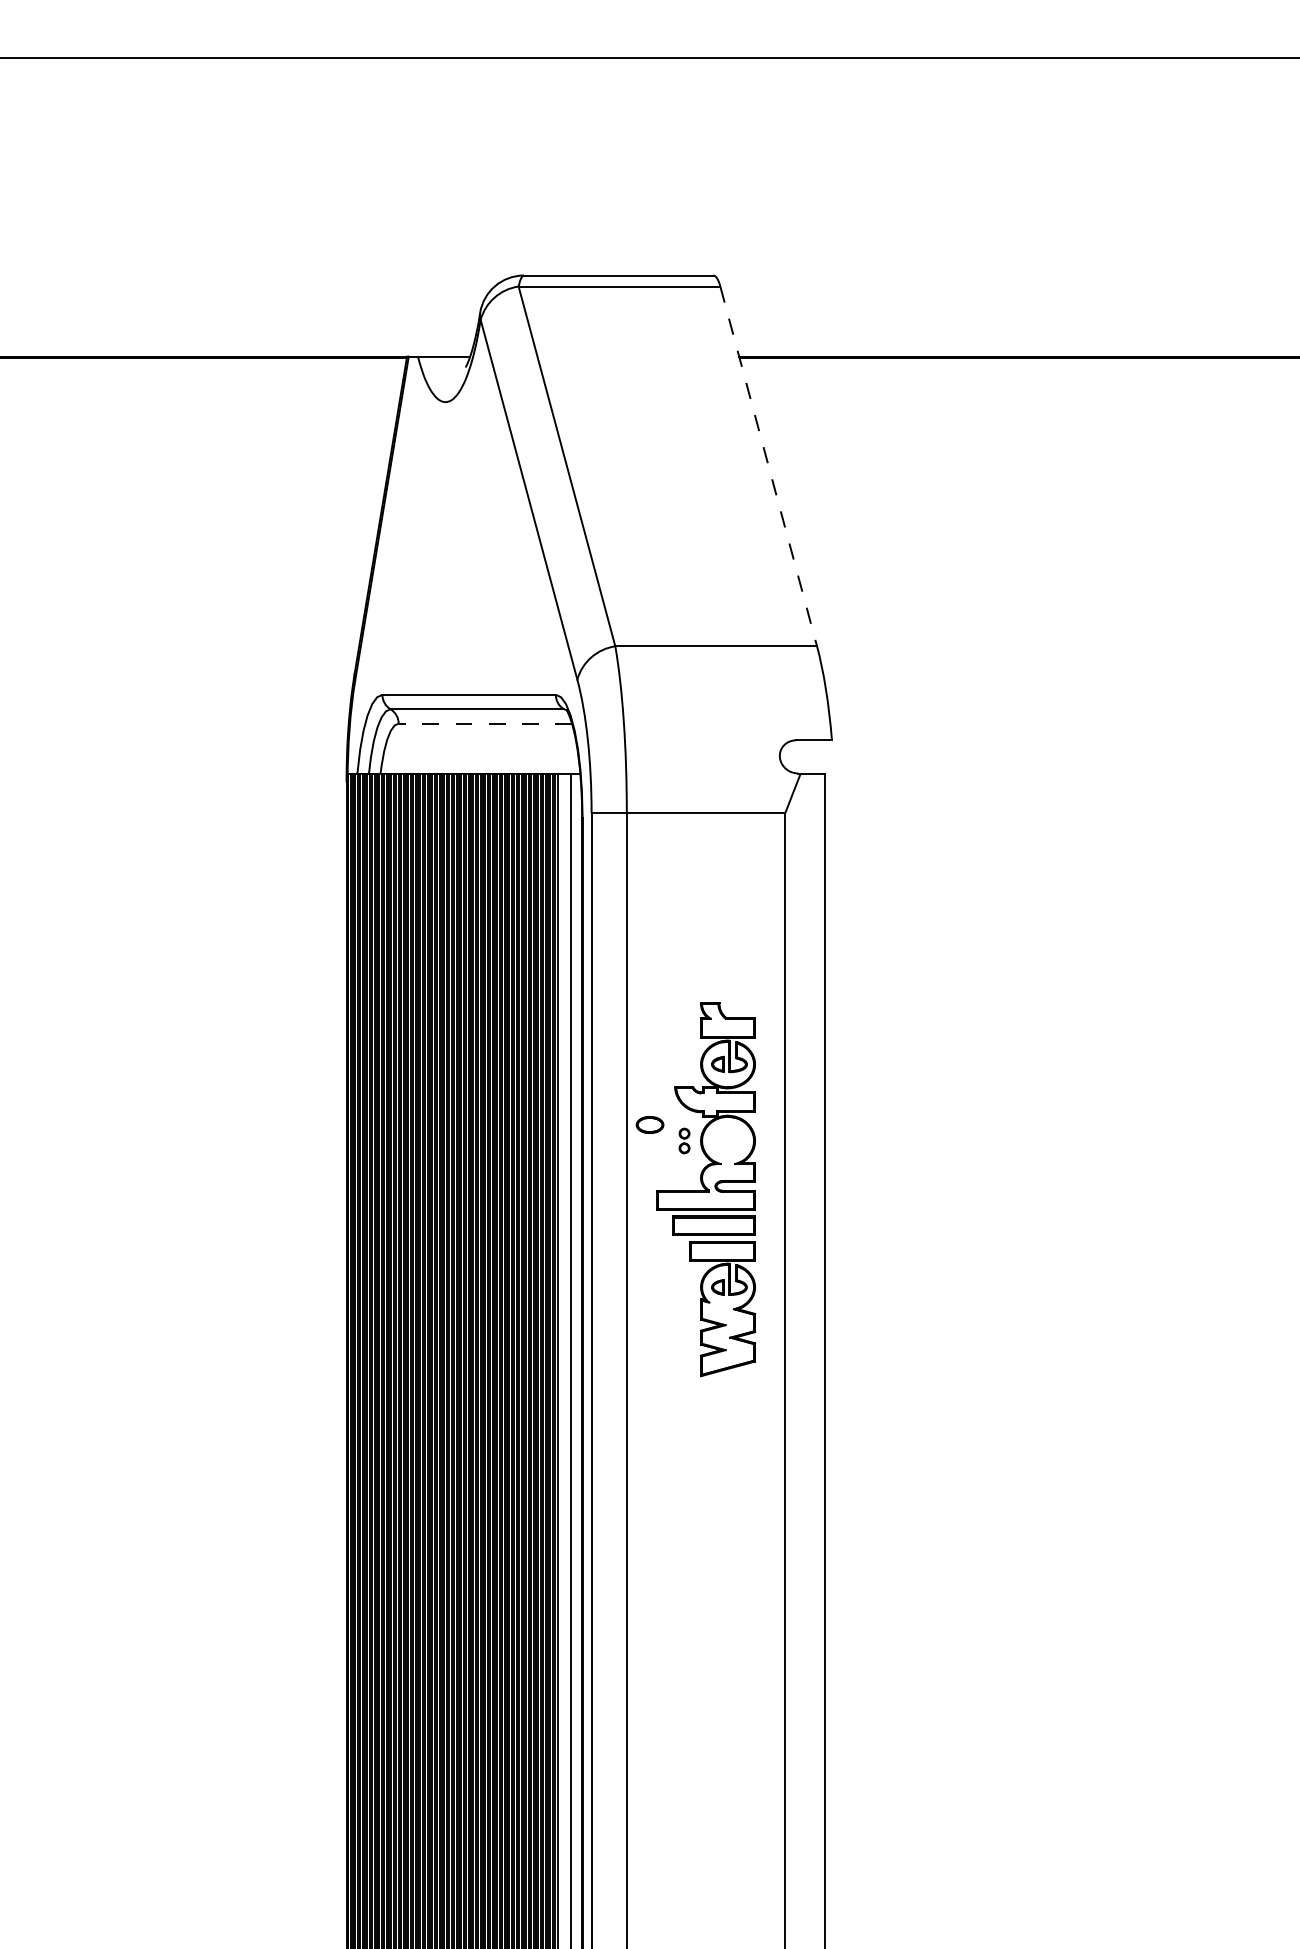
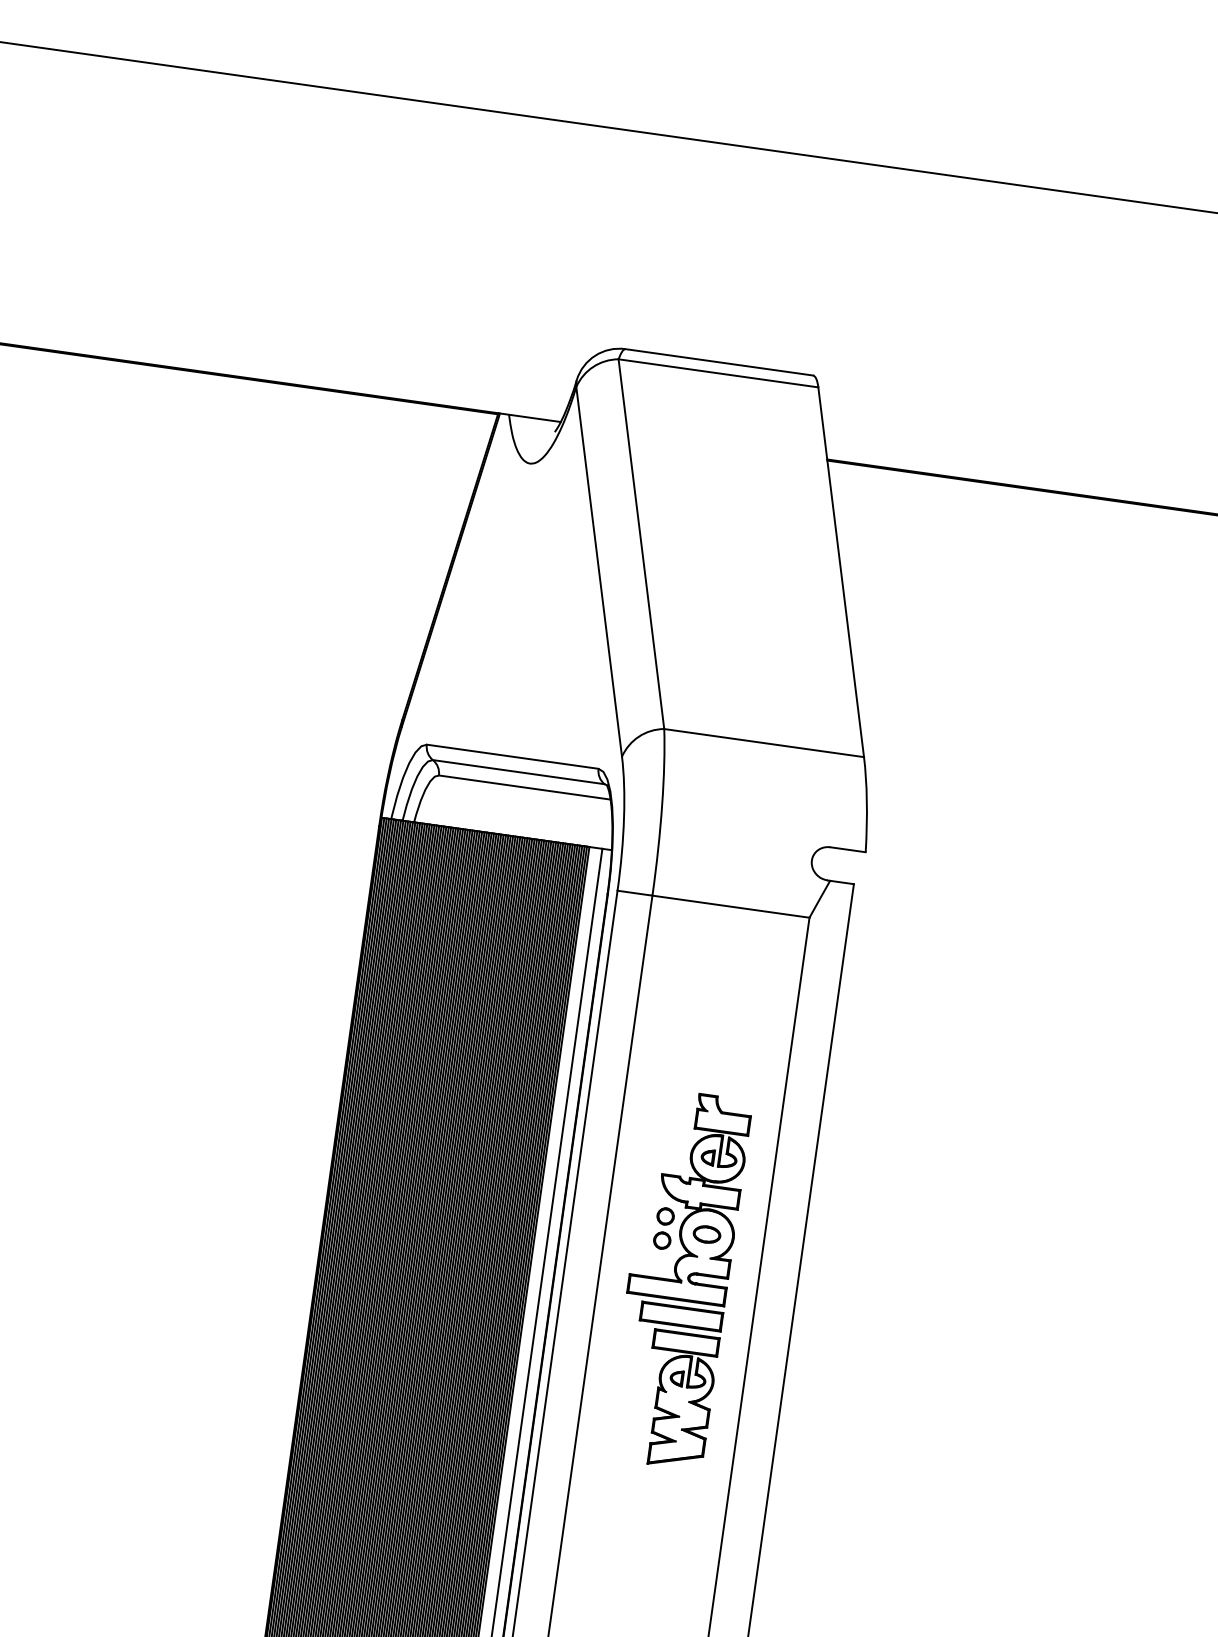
line: (768, 466) -> (840, 572), dashed -> solid
line: (485, 723) -> (524, 787), dashed -> solid
part: (649, 1125) -> (706, 1235), moved
part: (684, 1140) -> (663, 1228), size x1.67

